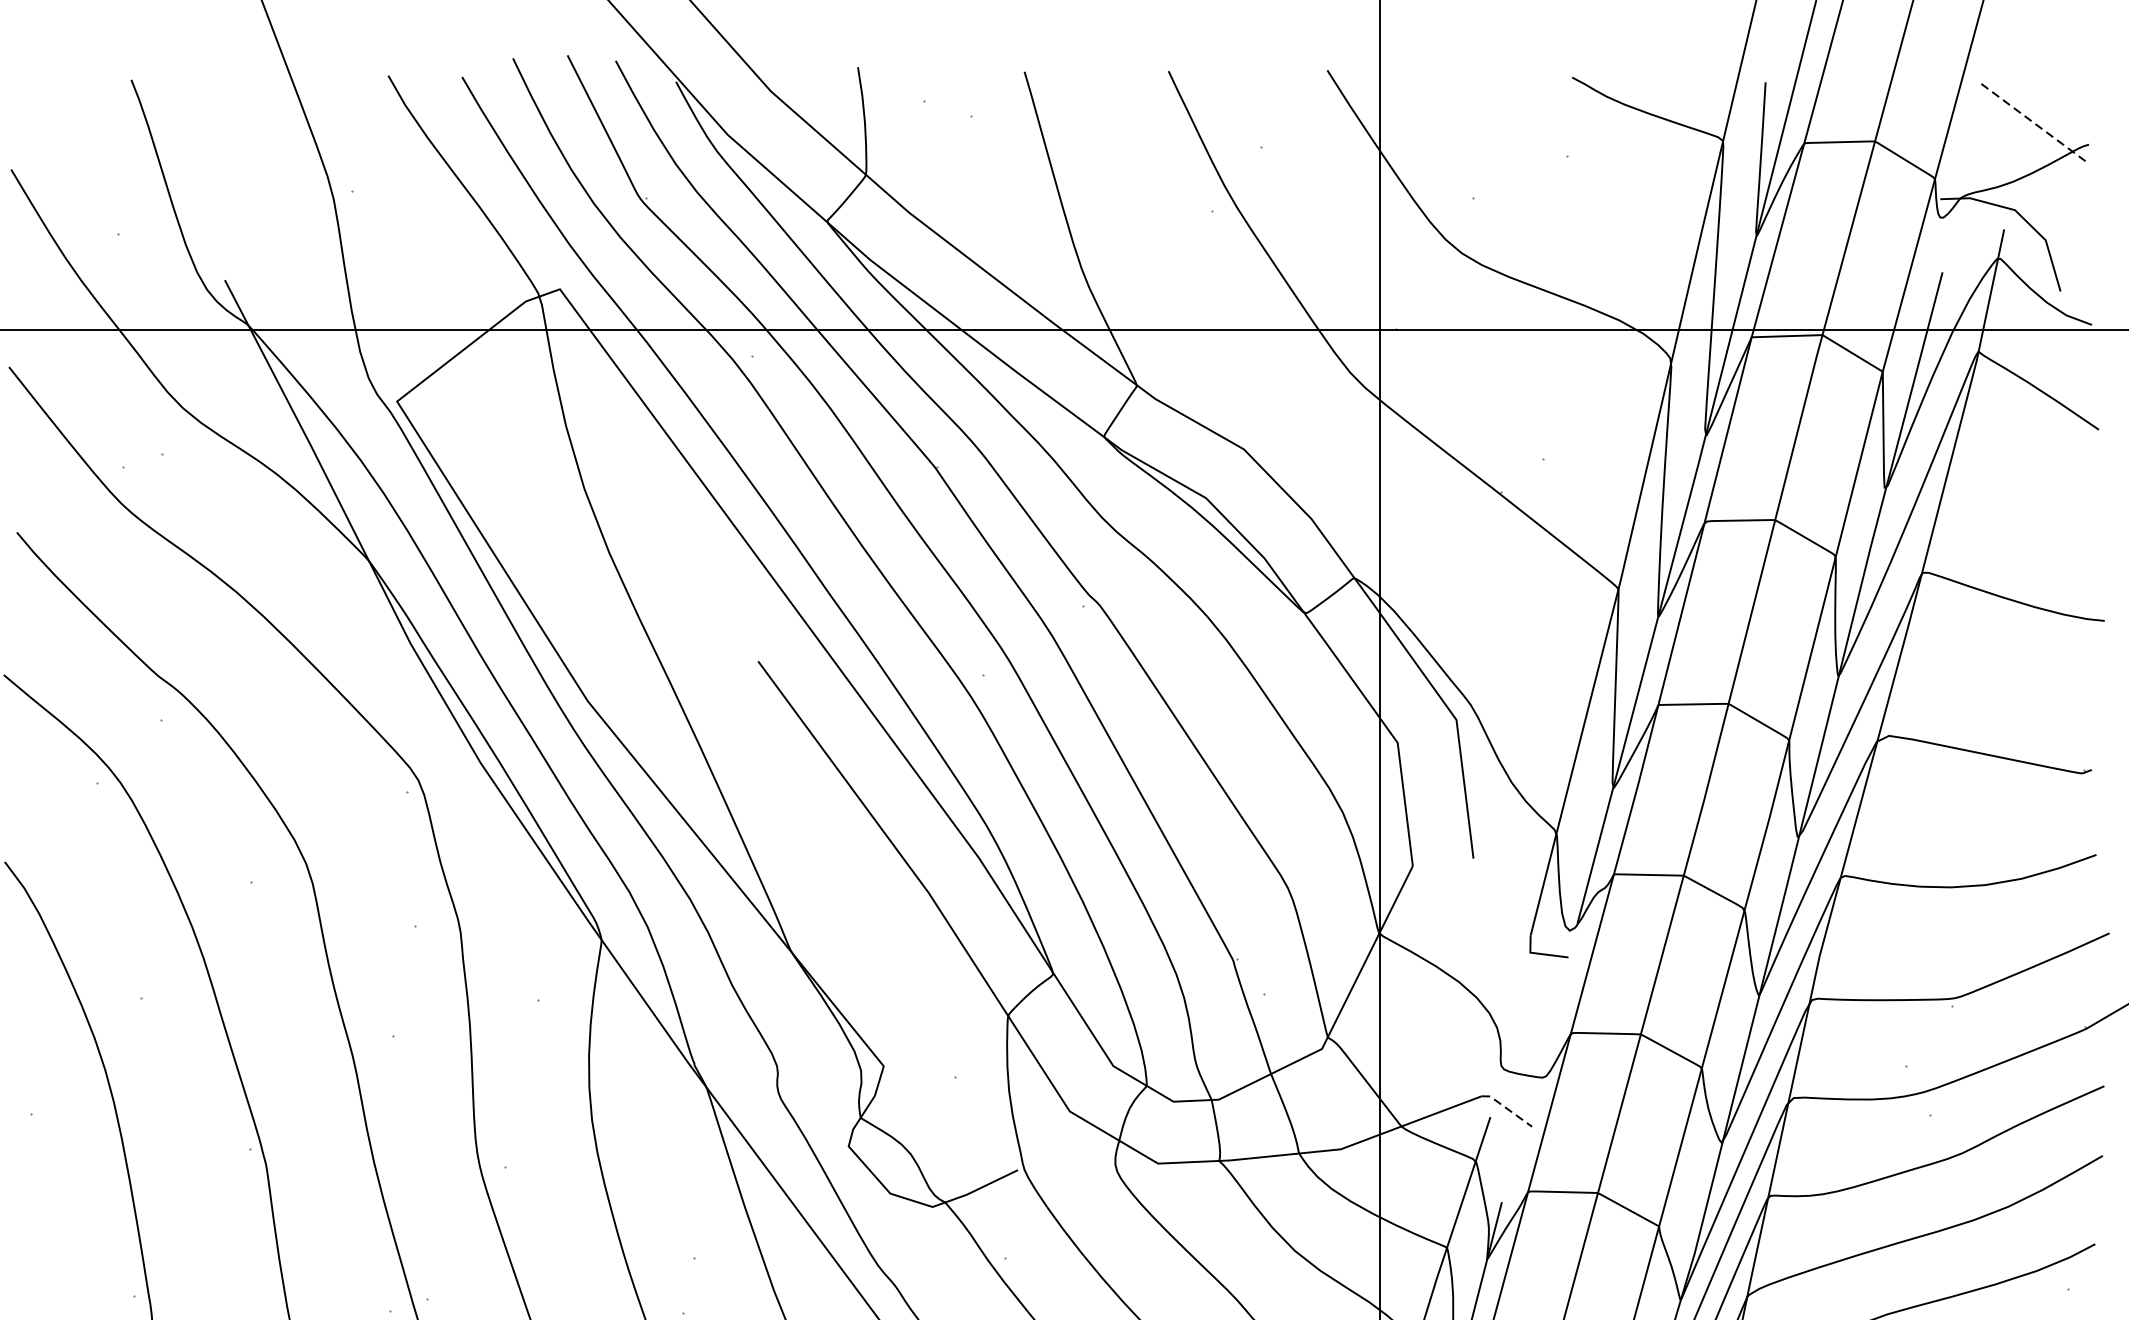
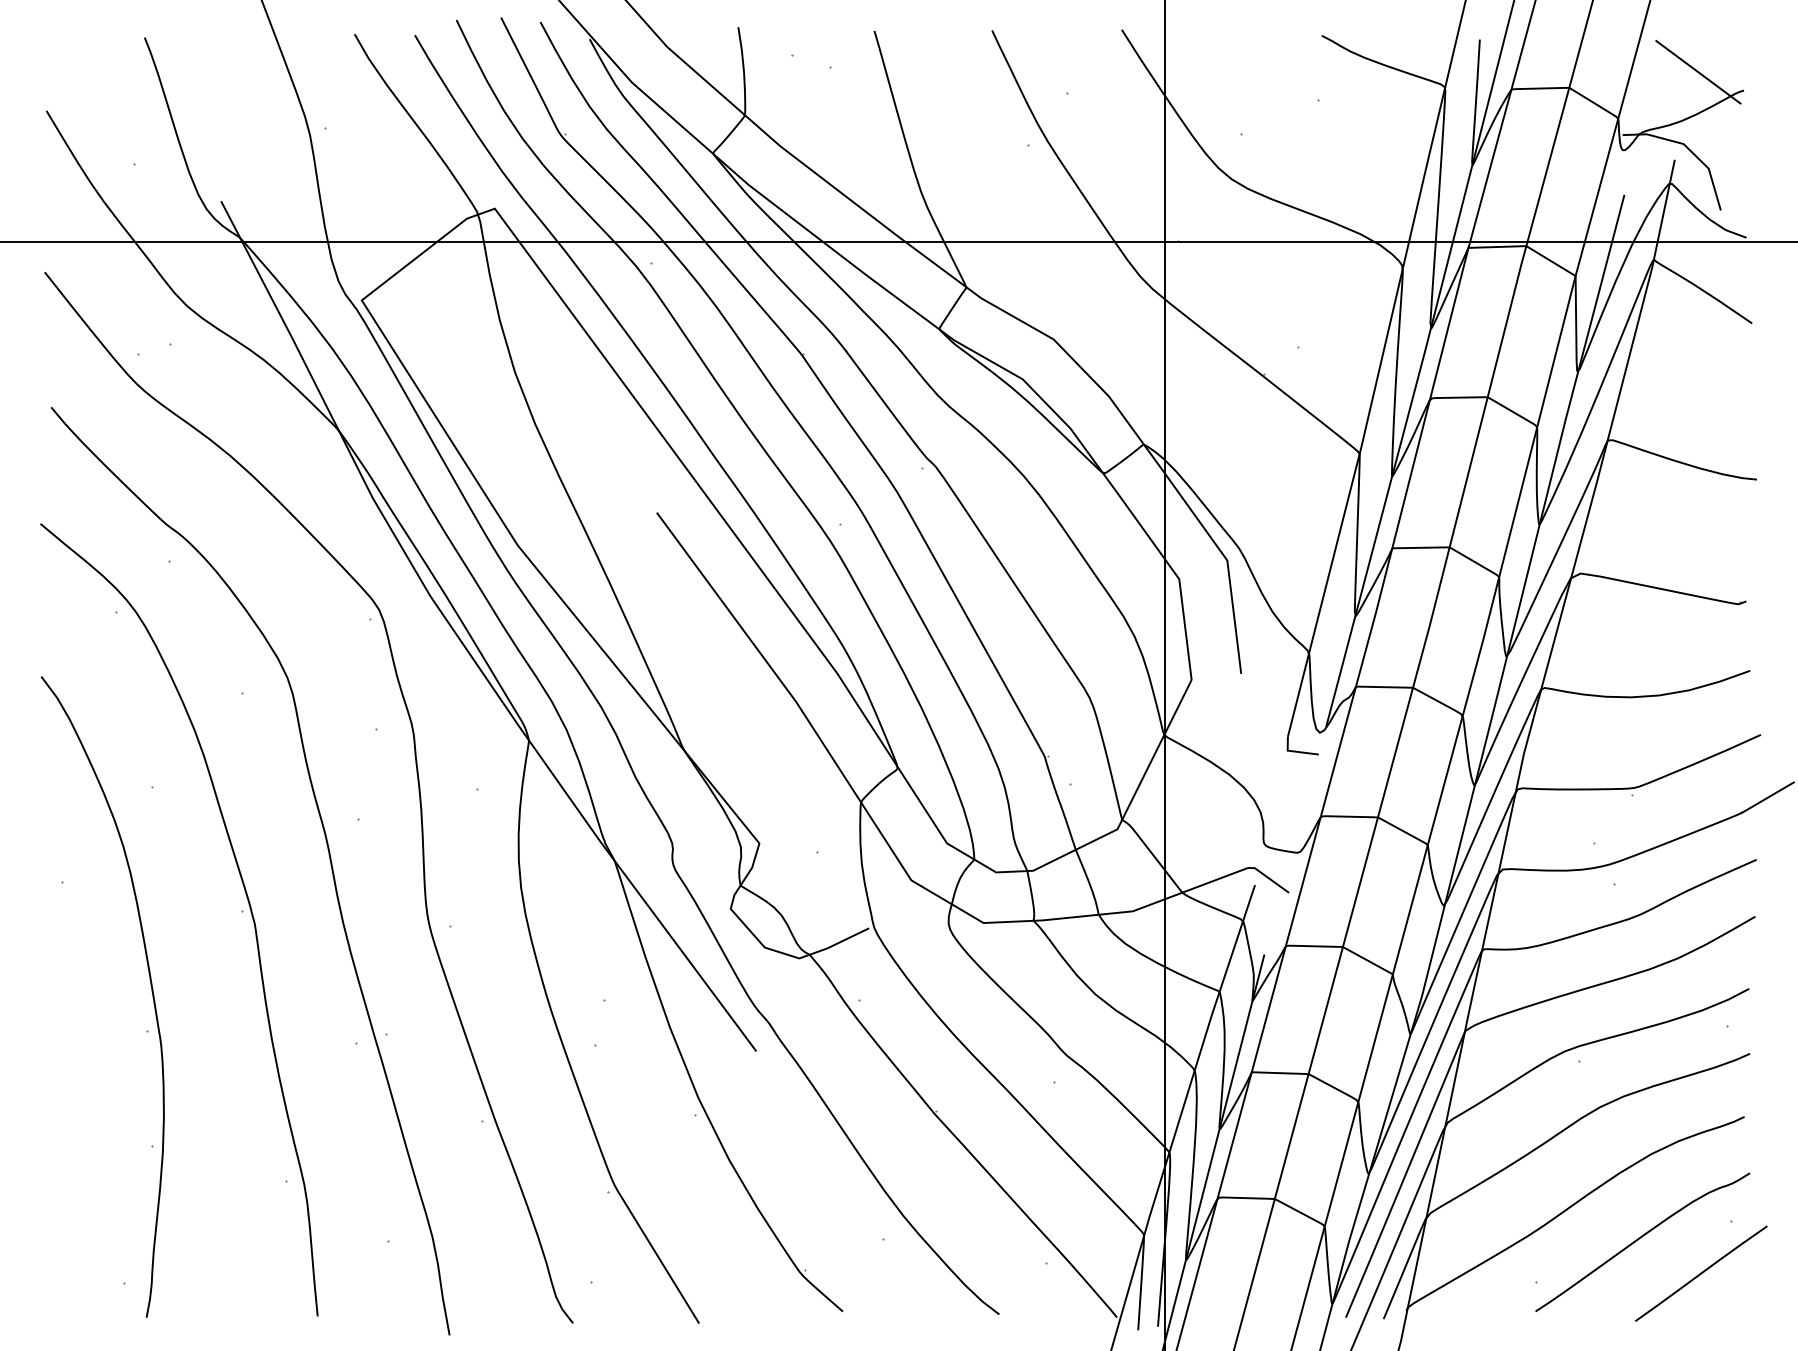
line: (2033, 121) -> (1698, 71), dashed -> solid
line: (1508, 1109) -> (1269, 878), dashed -> solid

